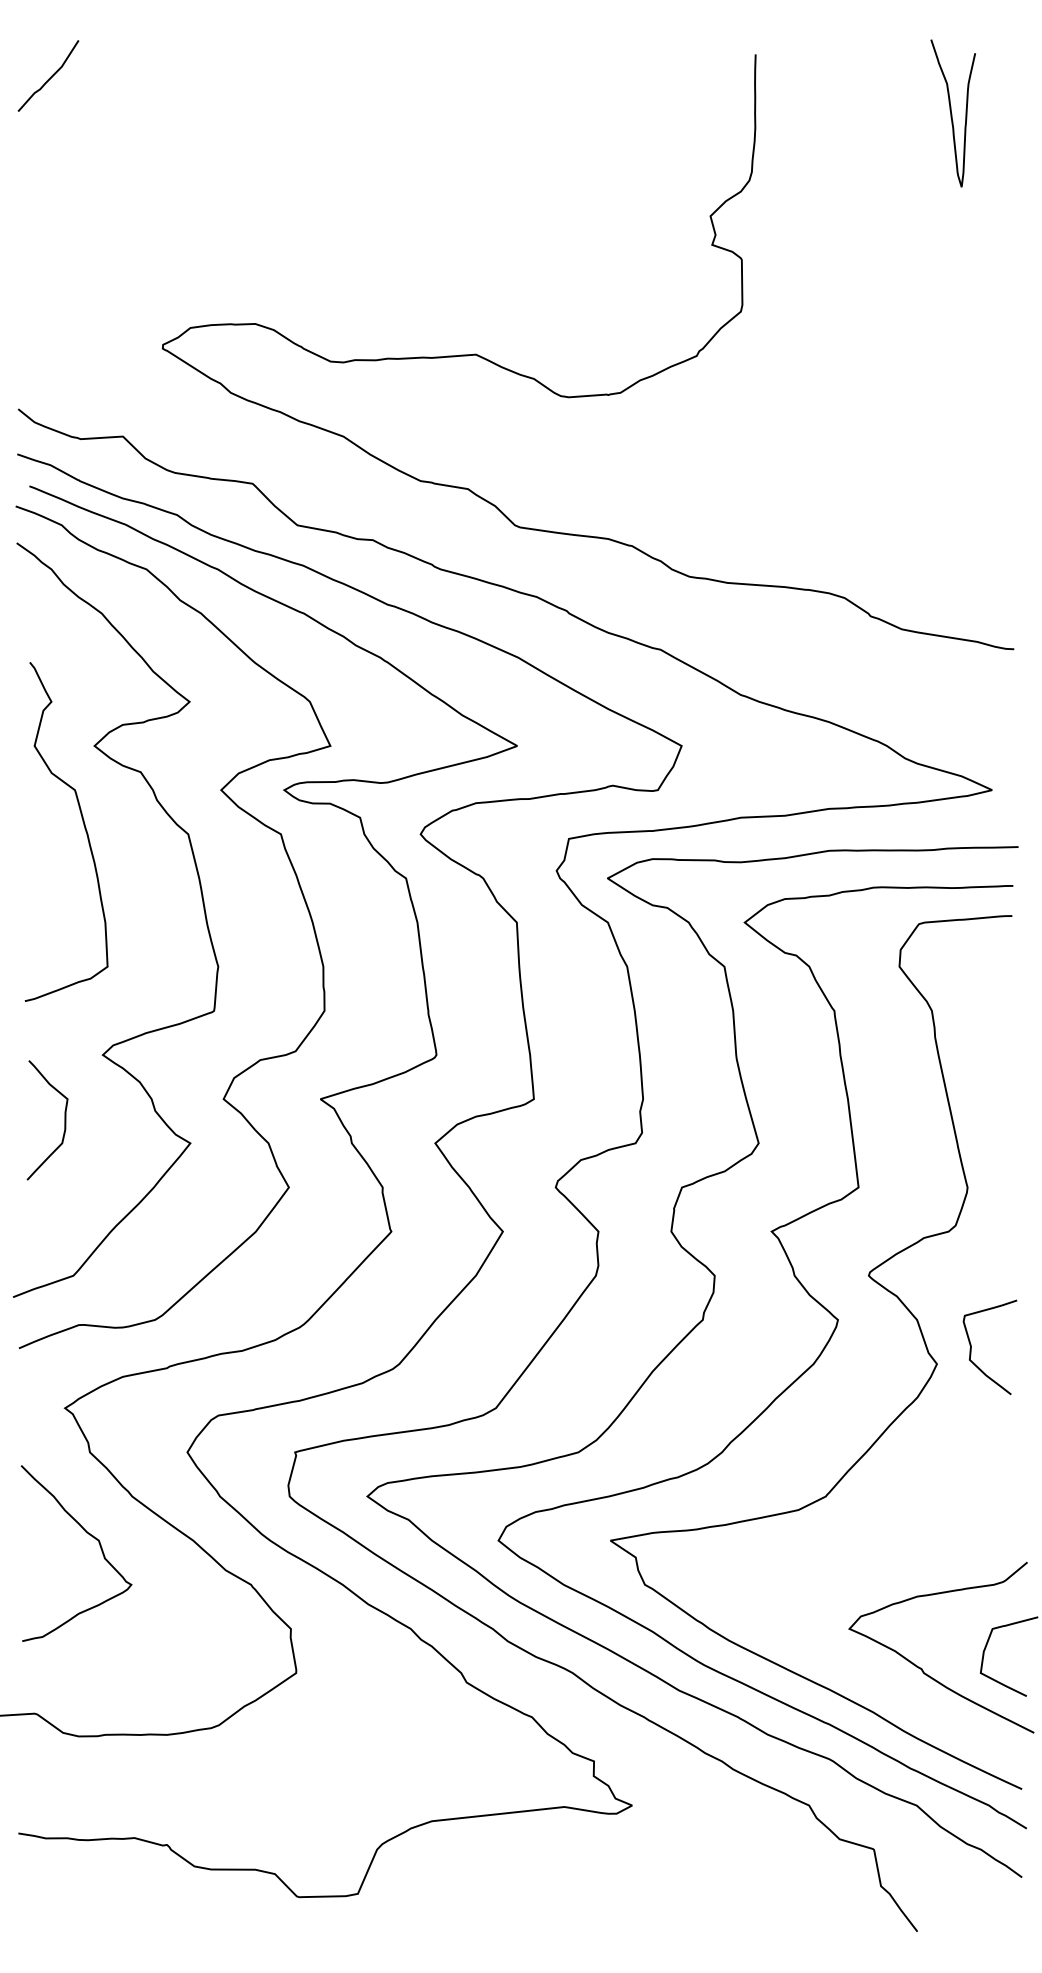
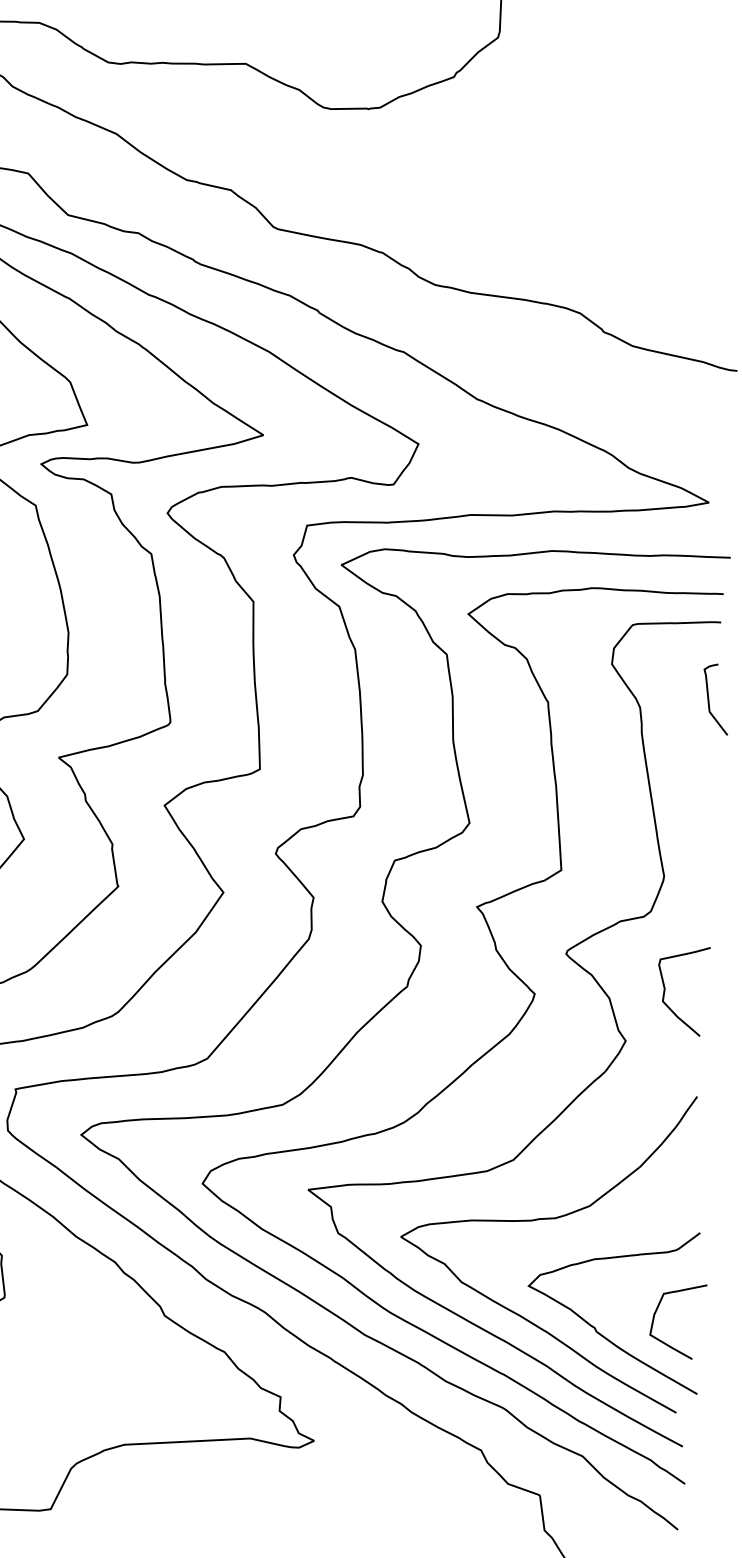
curve: (1004, 997) -> (709, 698), added
curve: (971, 1347) -> (665, 989), moved
curve: (859, 1558) -> (542, 1220), added

